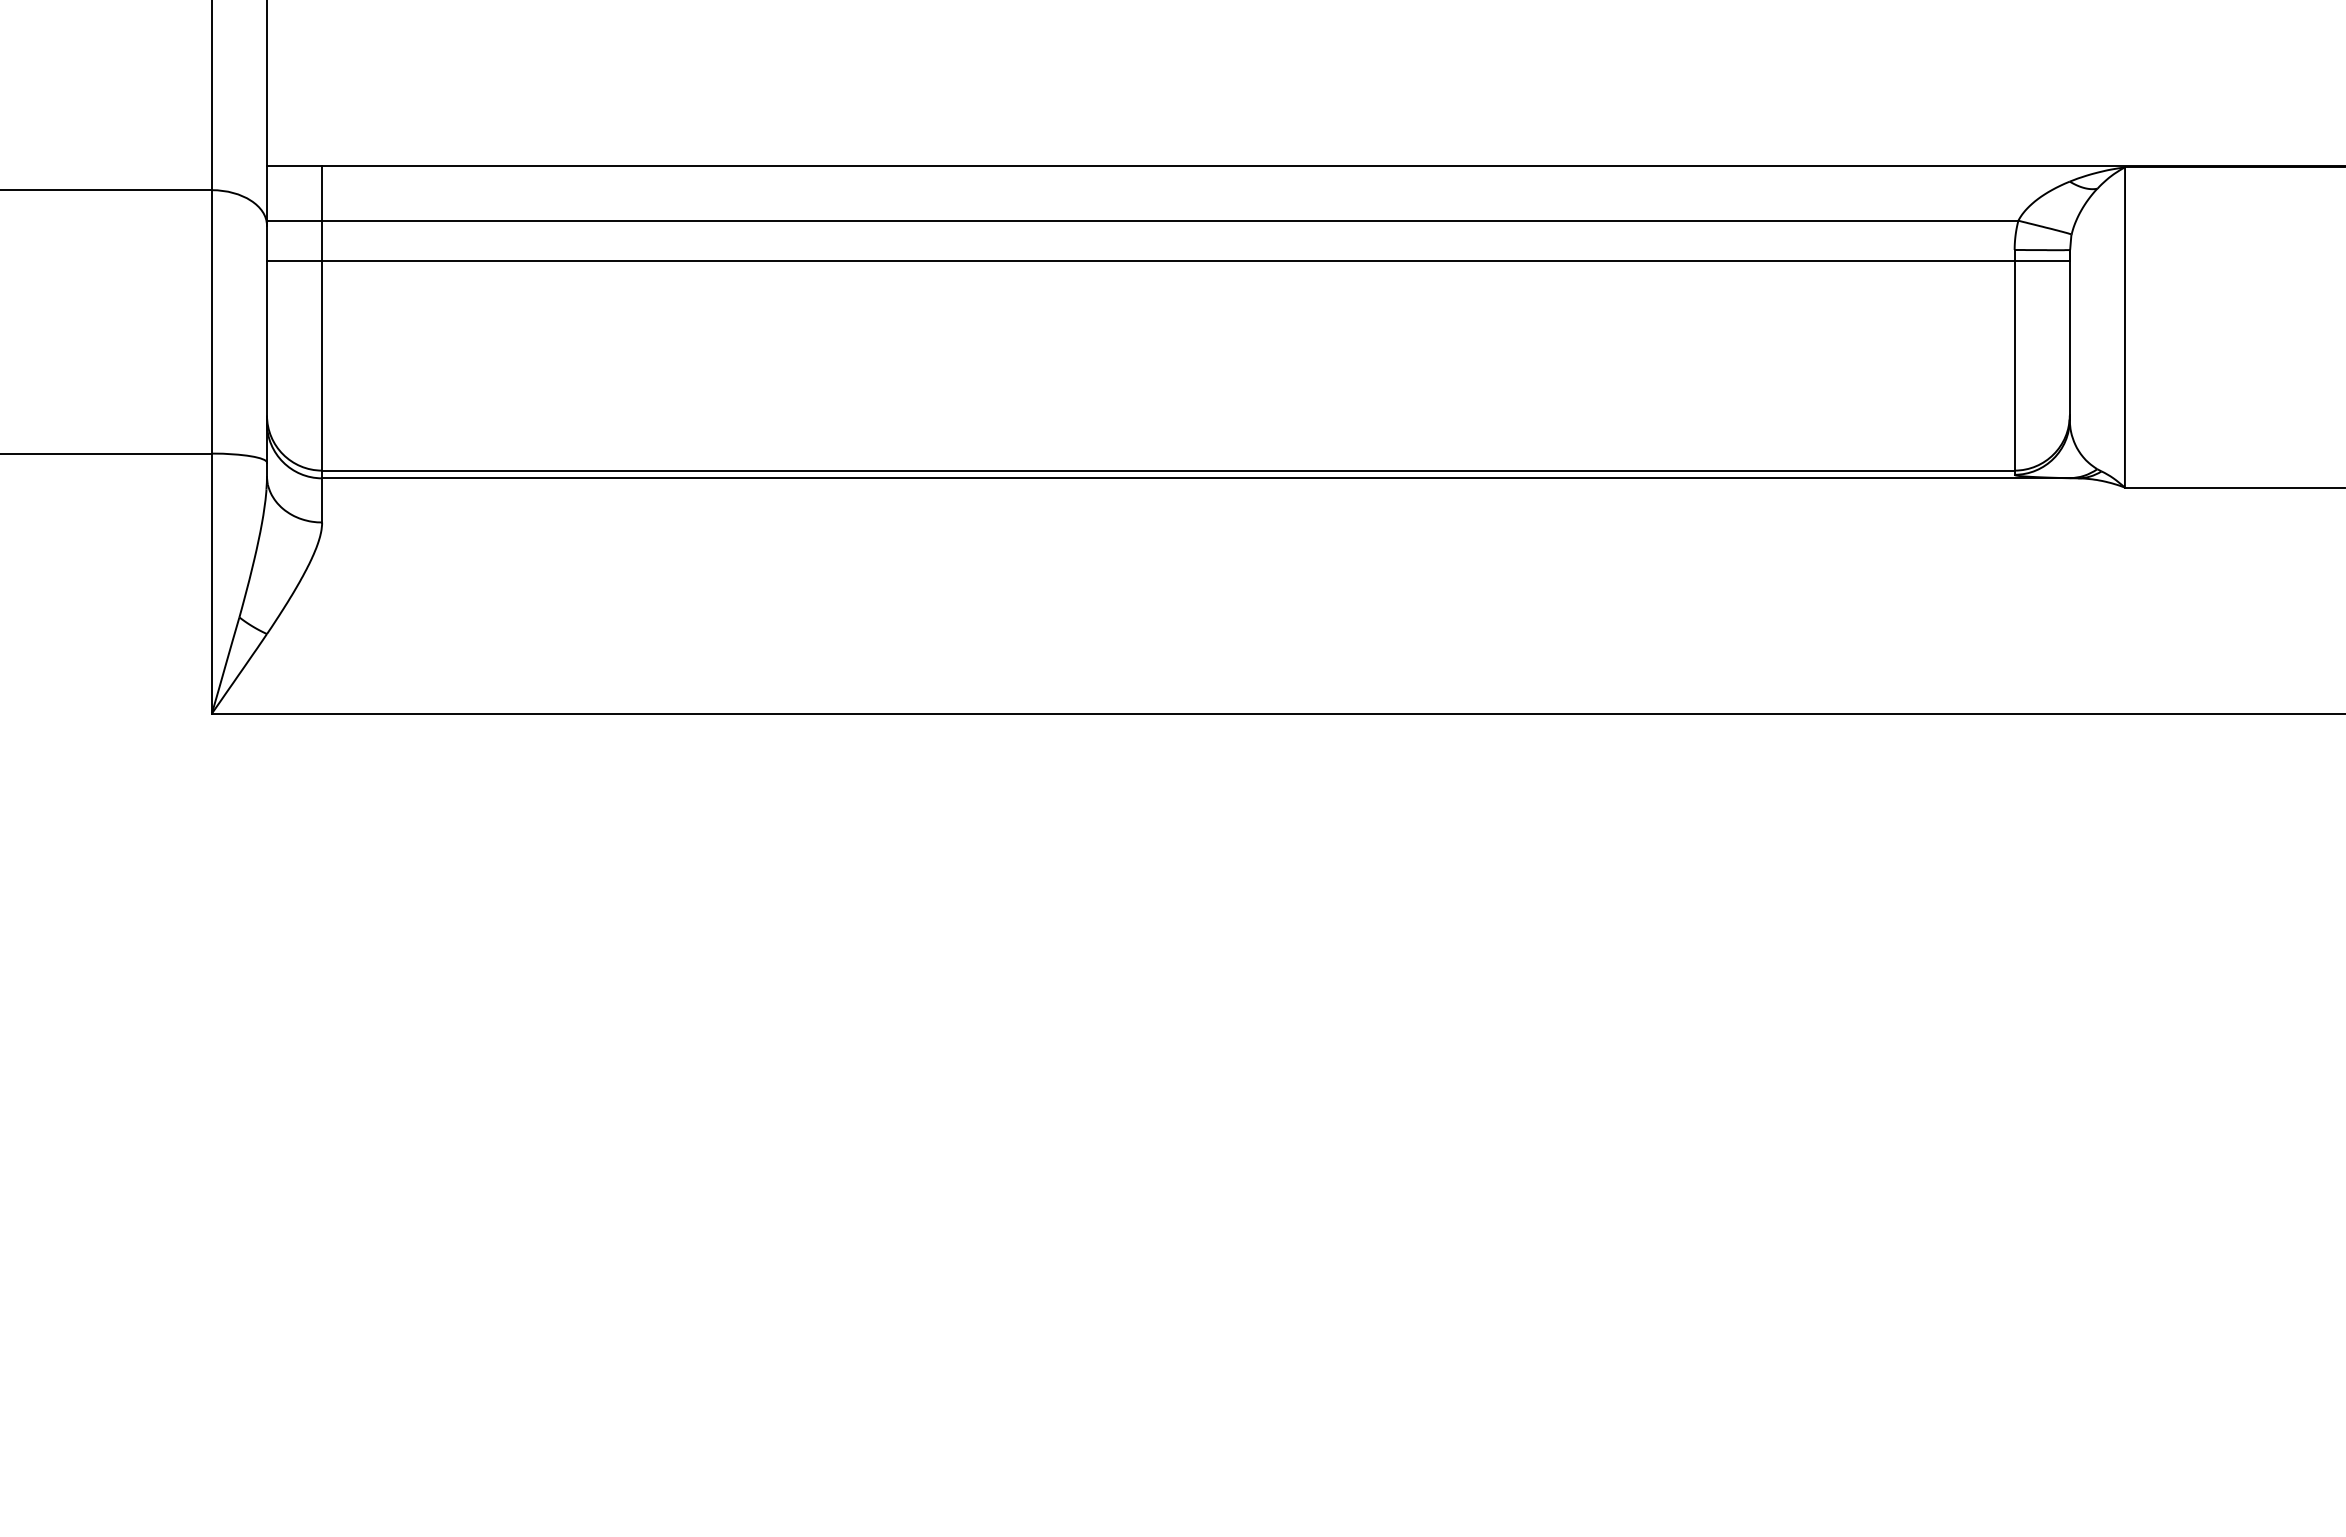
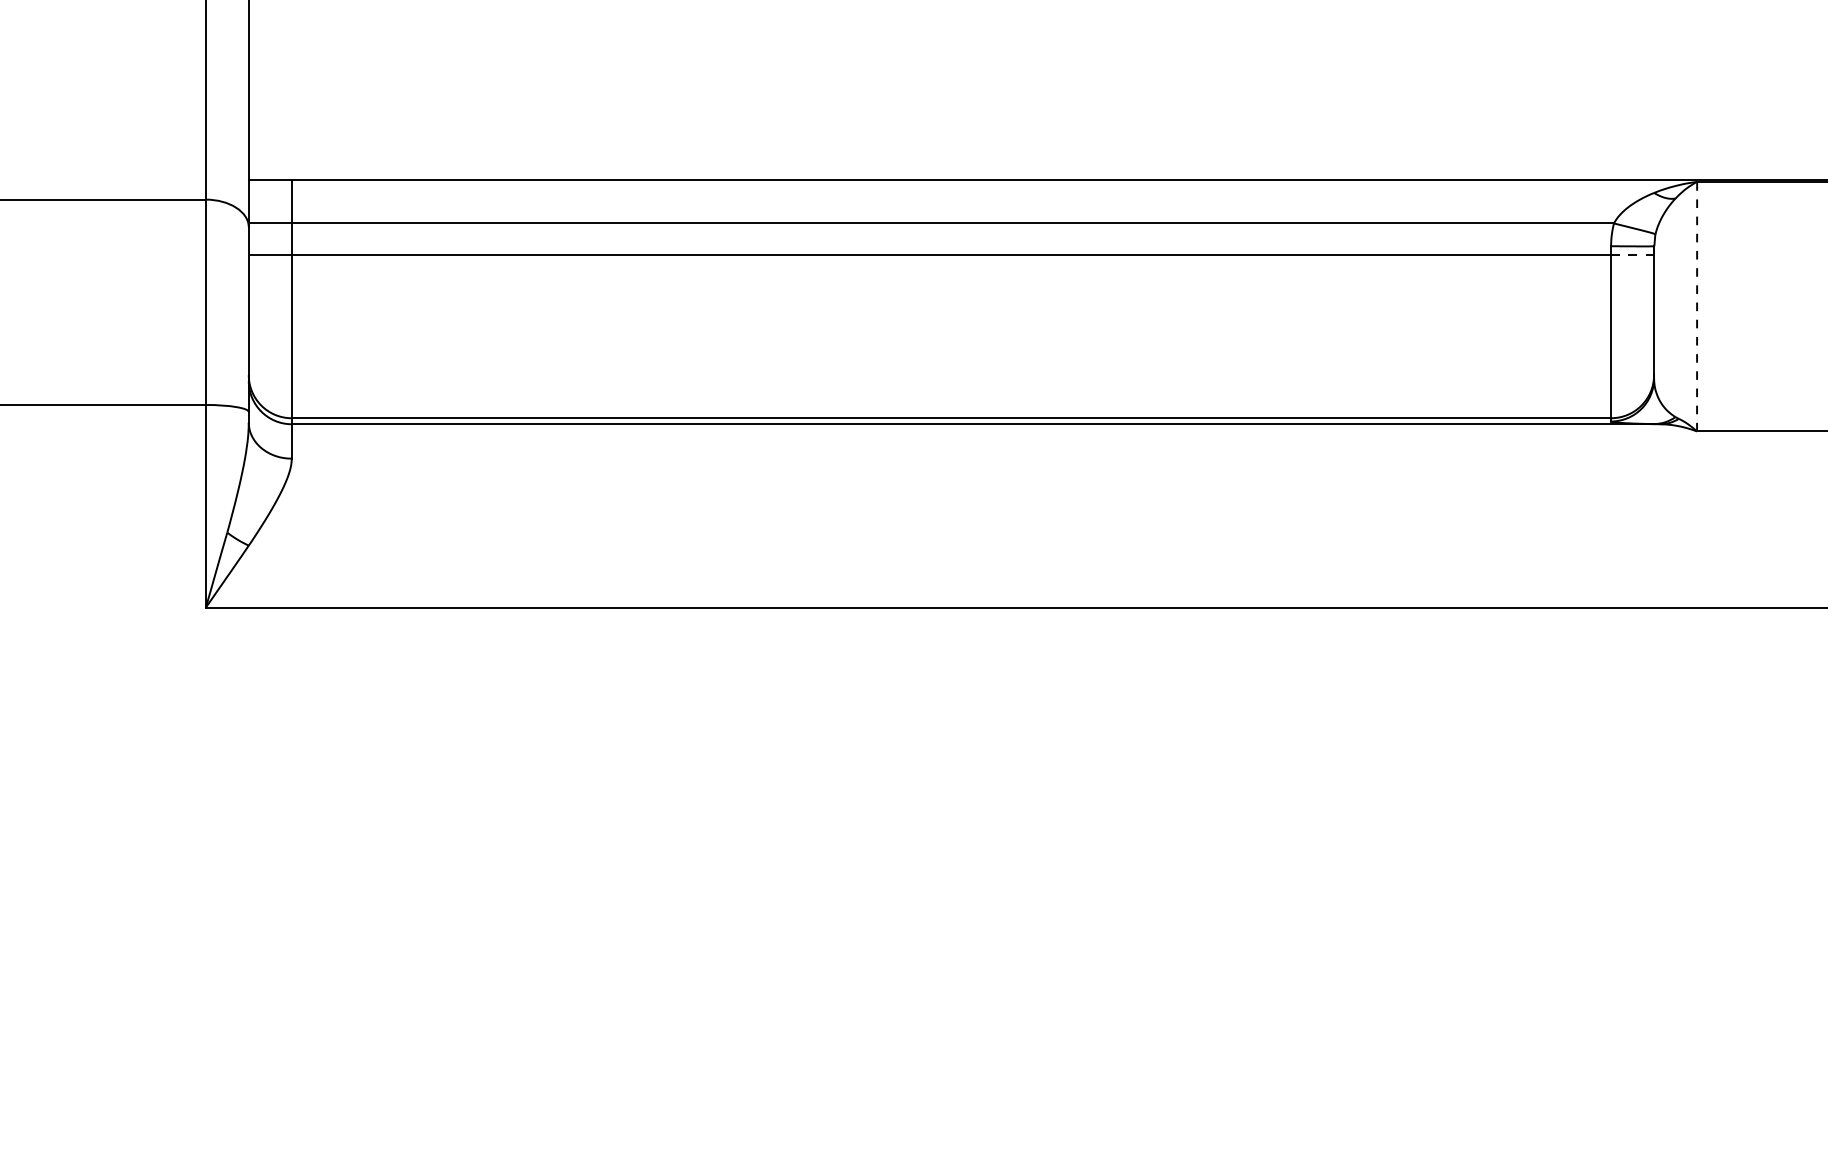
line: (2042, 261) -> (1632, 255), solid -> dashed
line: (2124, 327) -> (1696, 306), solid -> dashed

